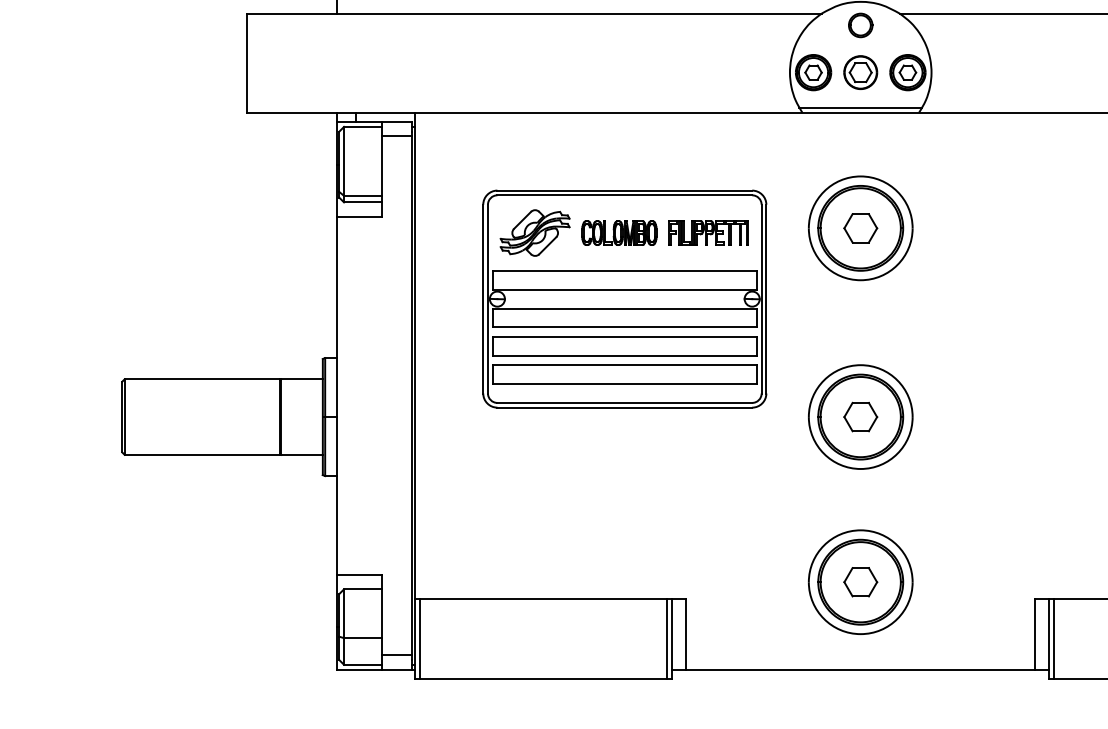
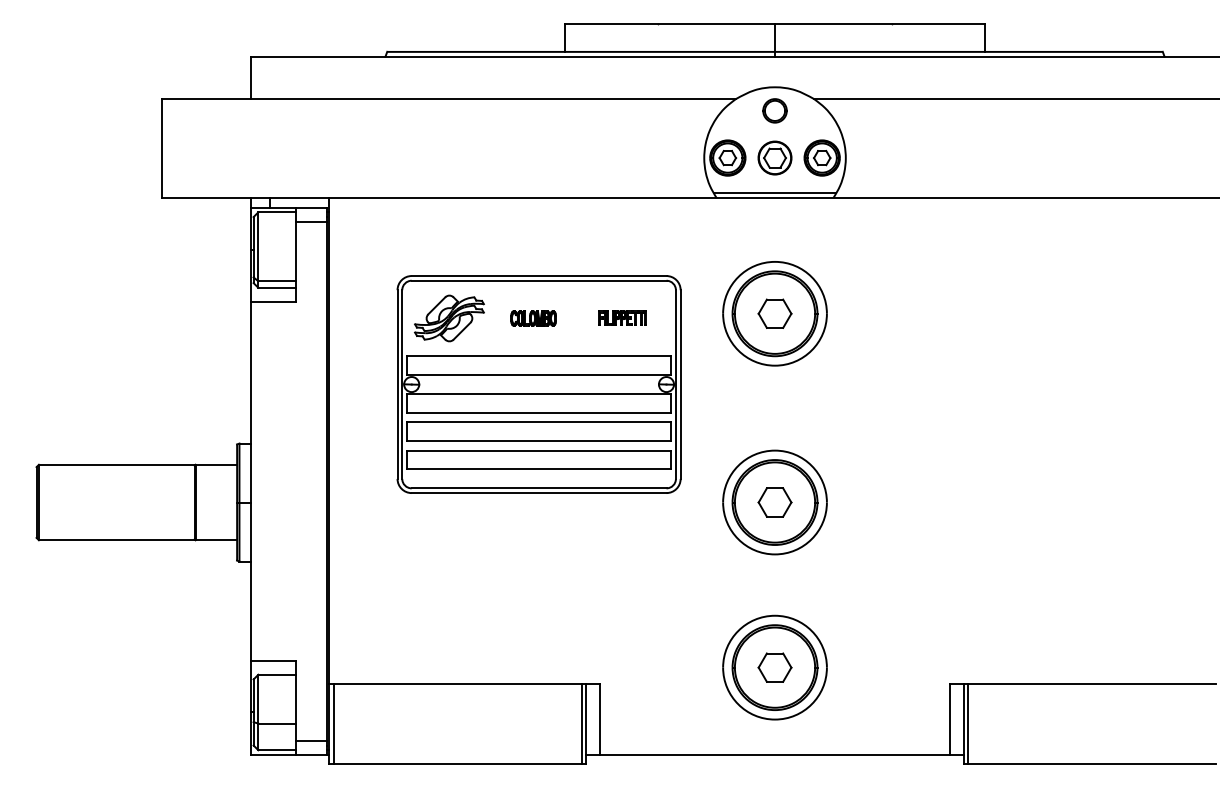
part: (708, 232) -> (622, 317), size x0.6
part: (619, 233) -> (533, 318), size x0.6

